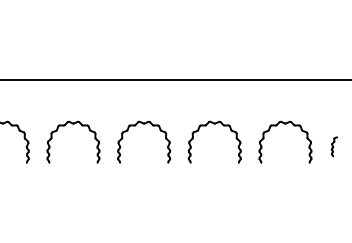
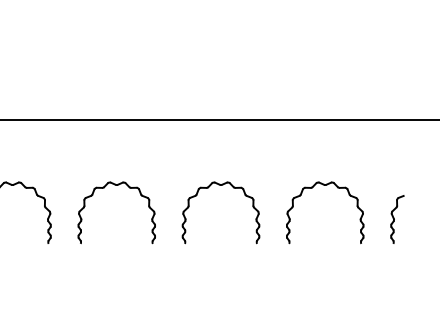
part: (334, 146) -> (397, 218), size x1.67

